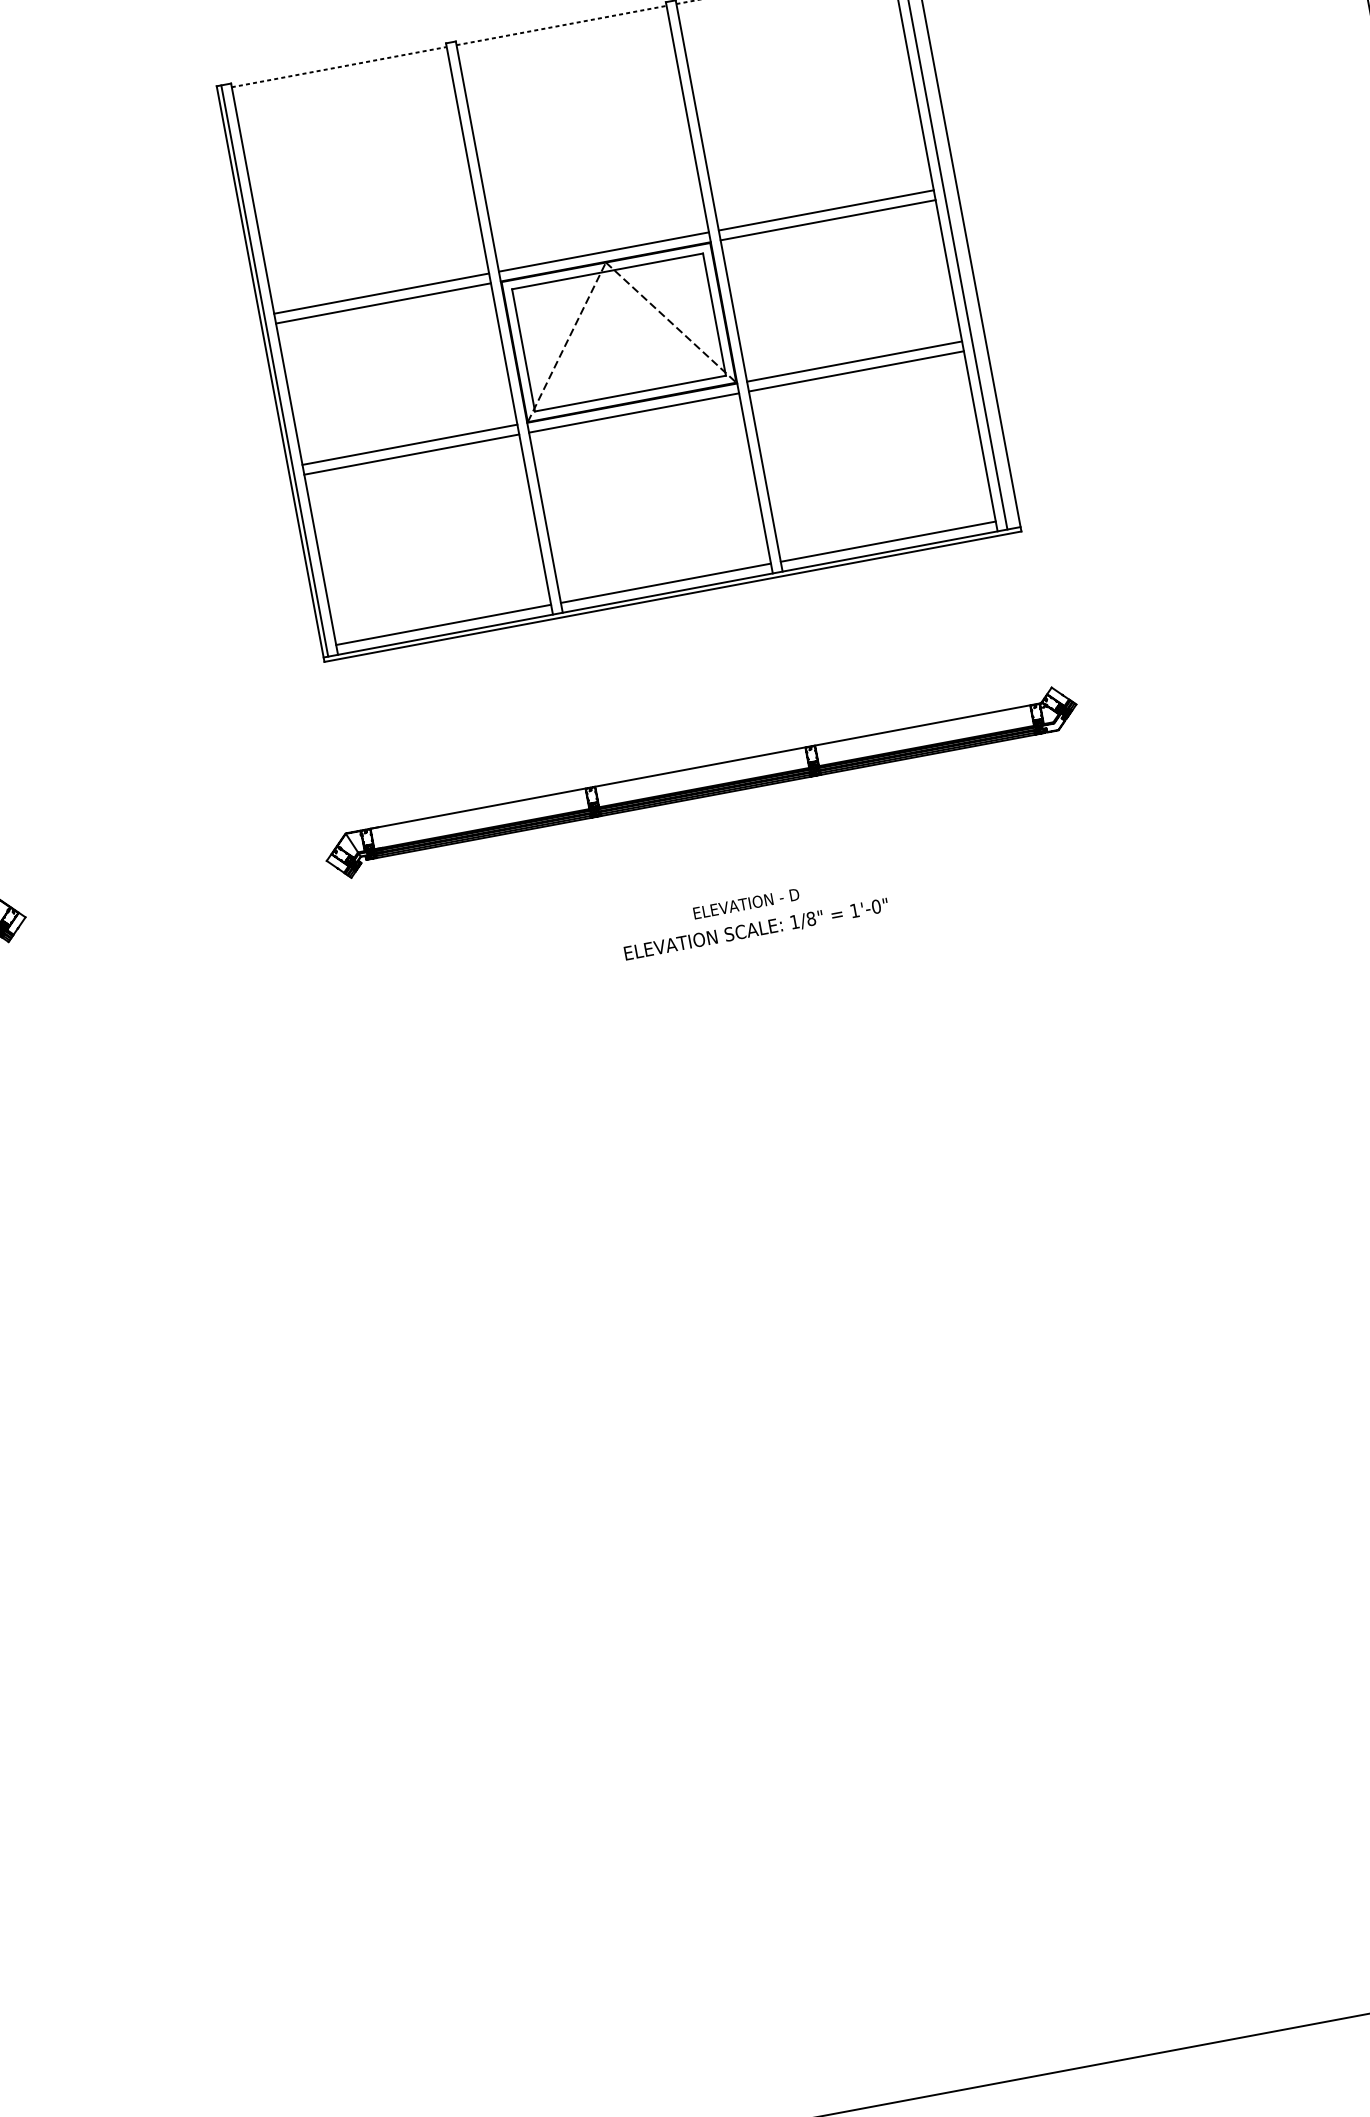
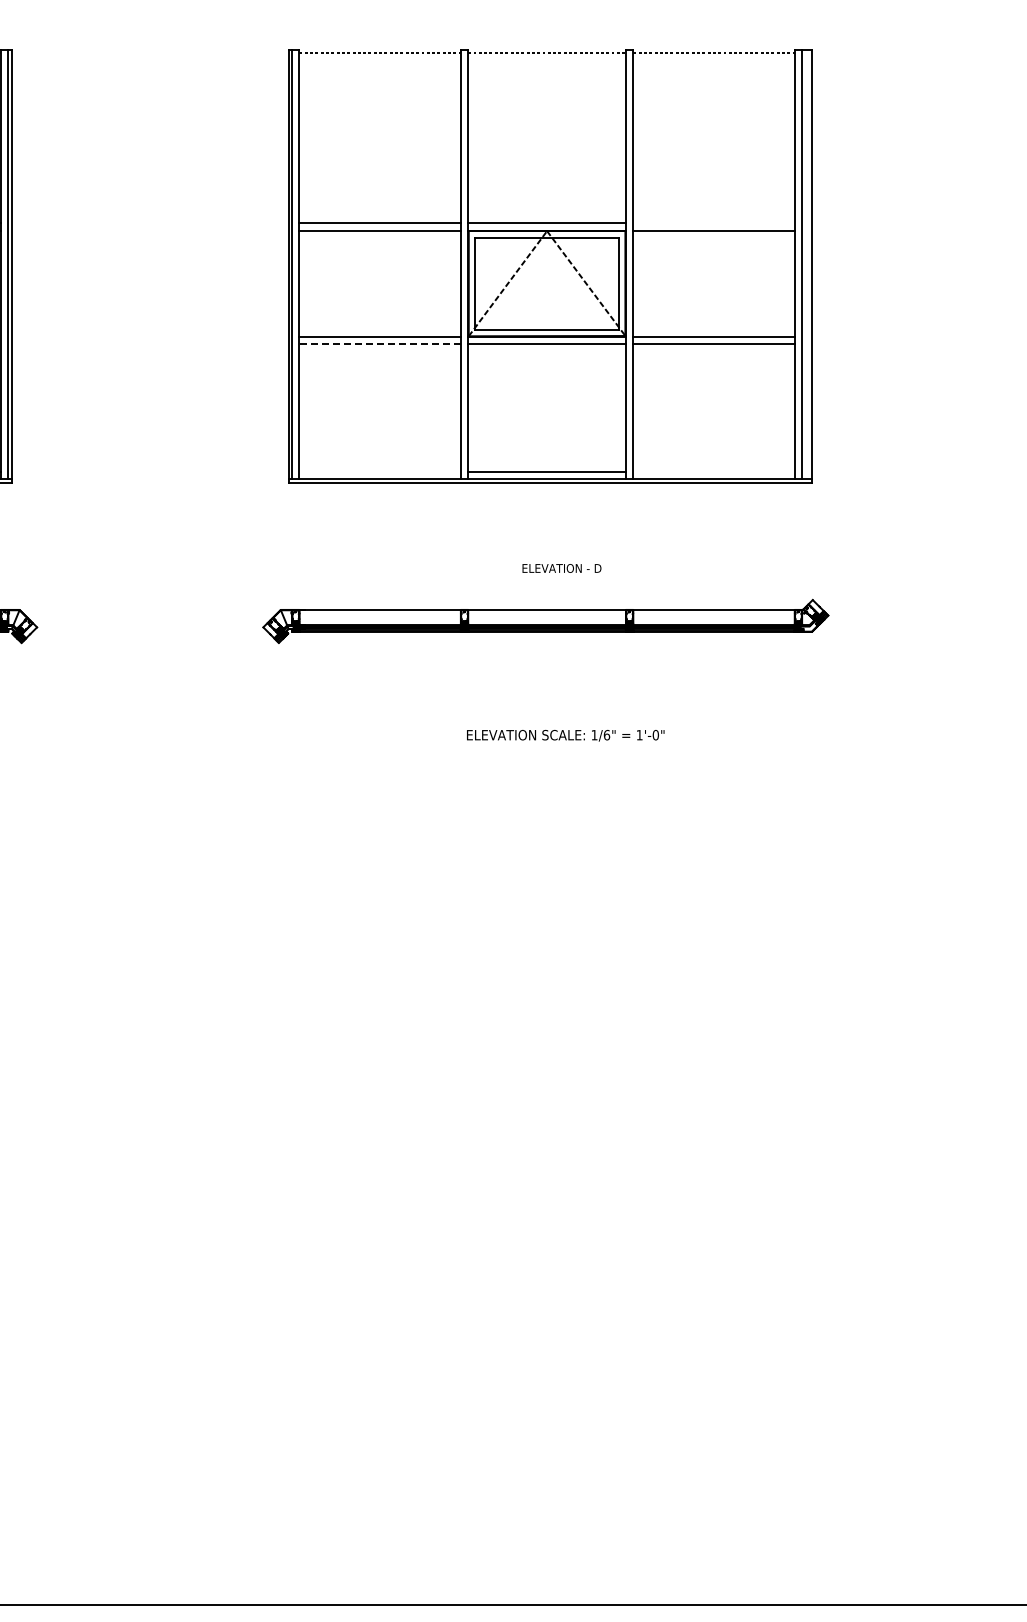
line: (825, 210) -> (713, 223), removed
line: (412, 455) -> (380, 344), solid -> dashed
line: (887, 541) -> (713, 471), removed
line: (442, 624) -> (379, 471), removed
text: (745, 904) -> (561, 568), moved
text: (810, 919) -> (606, 735), 1/8" -> 1/6"

